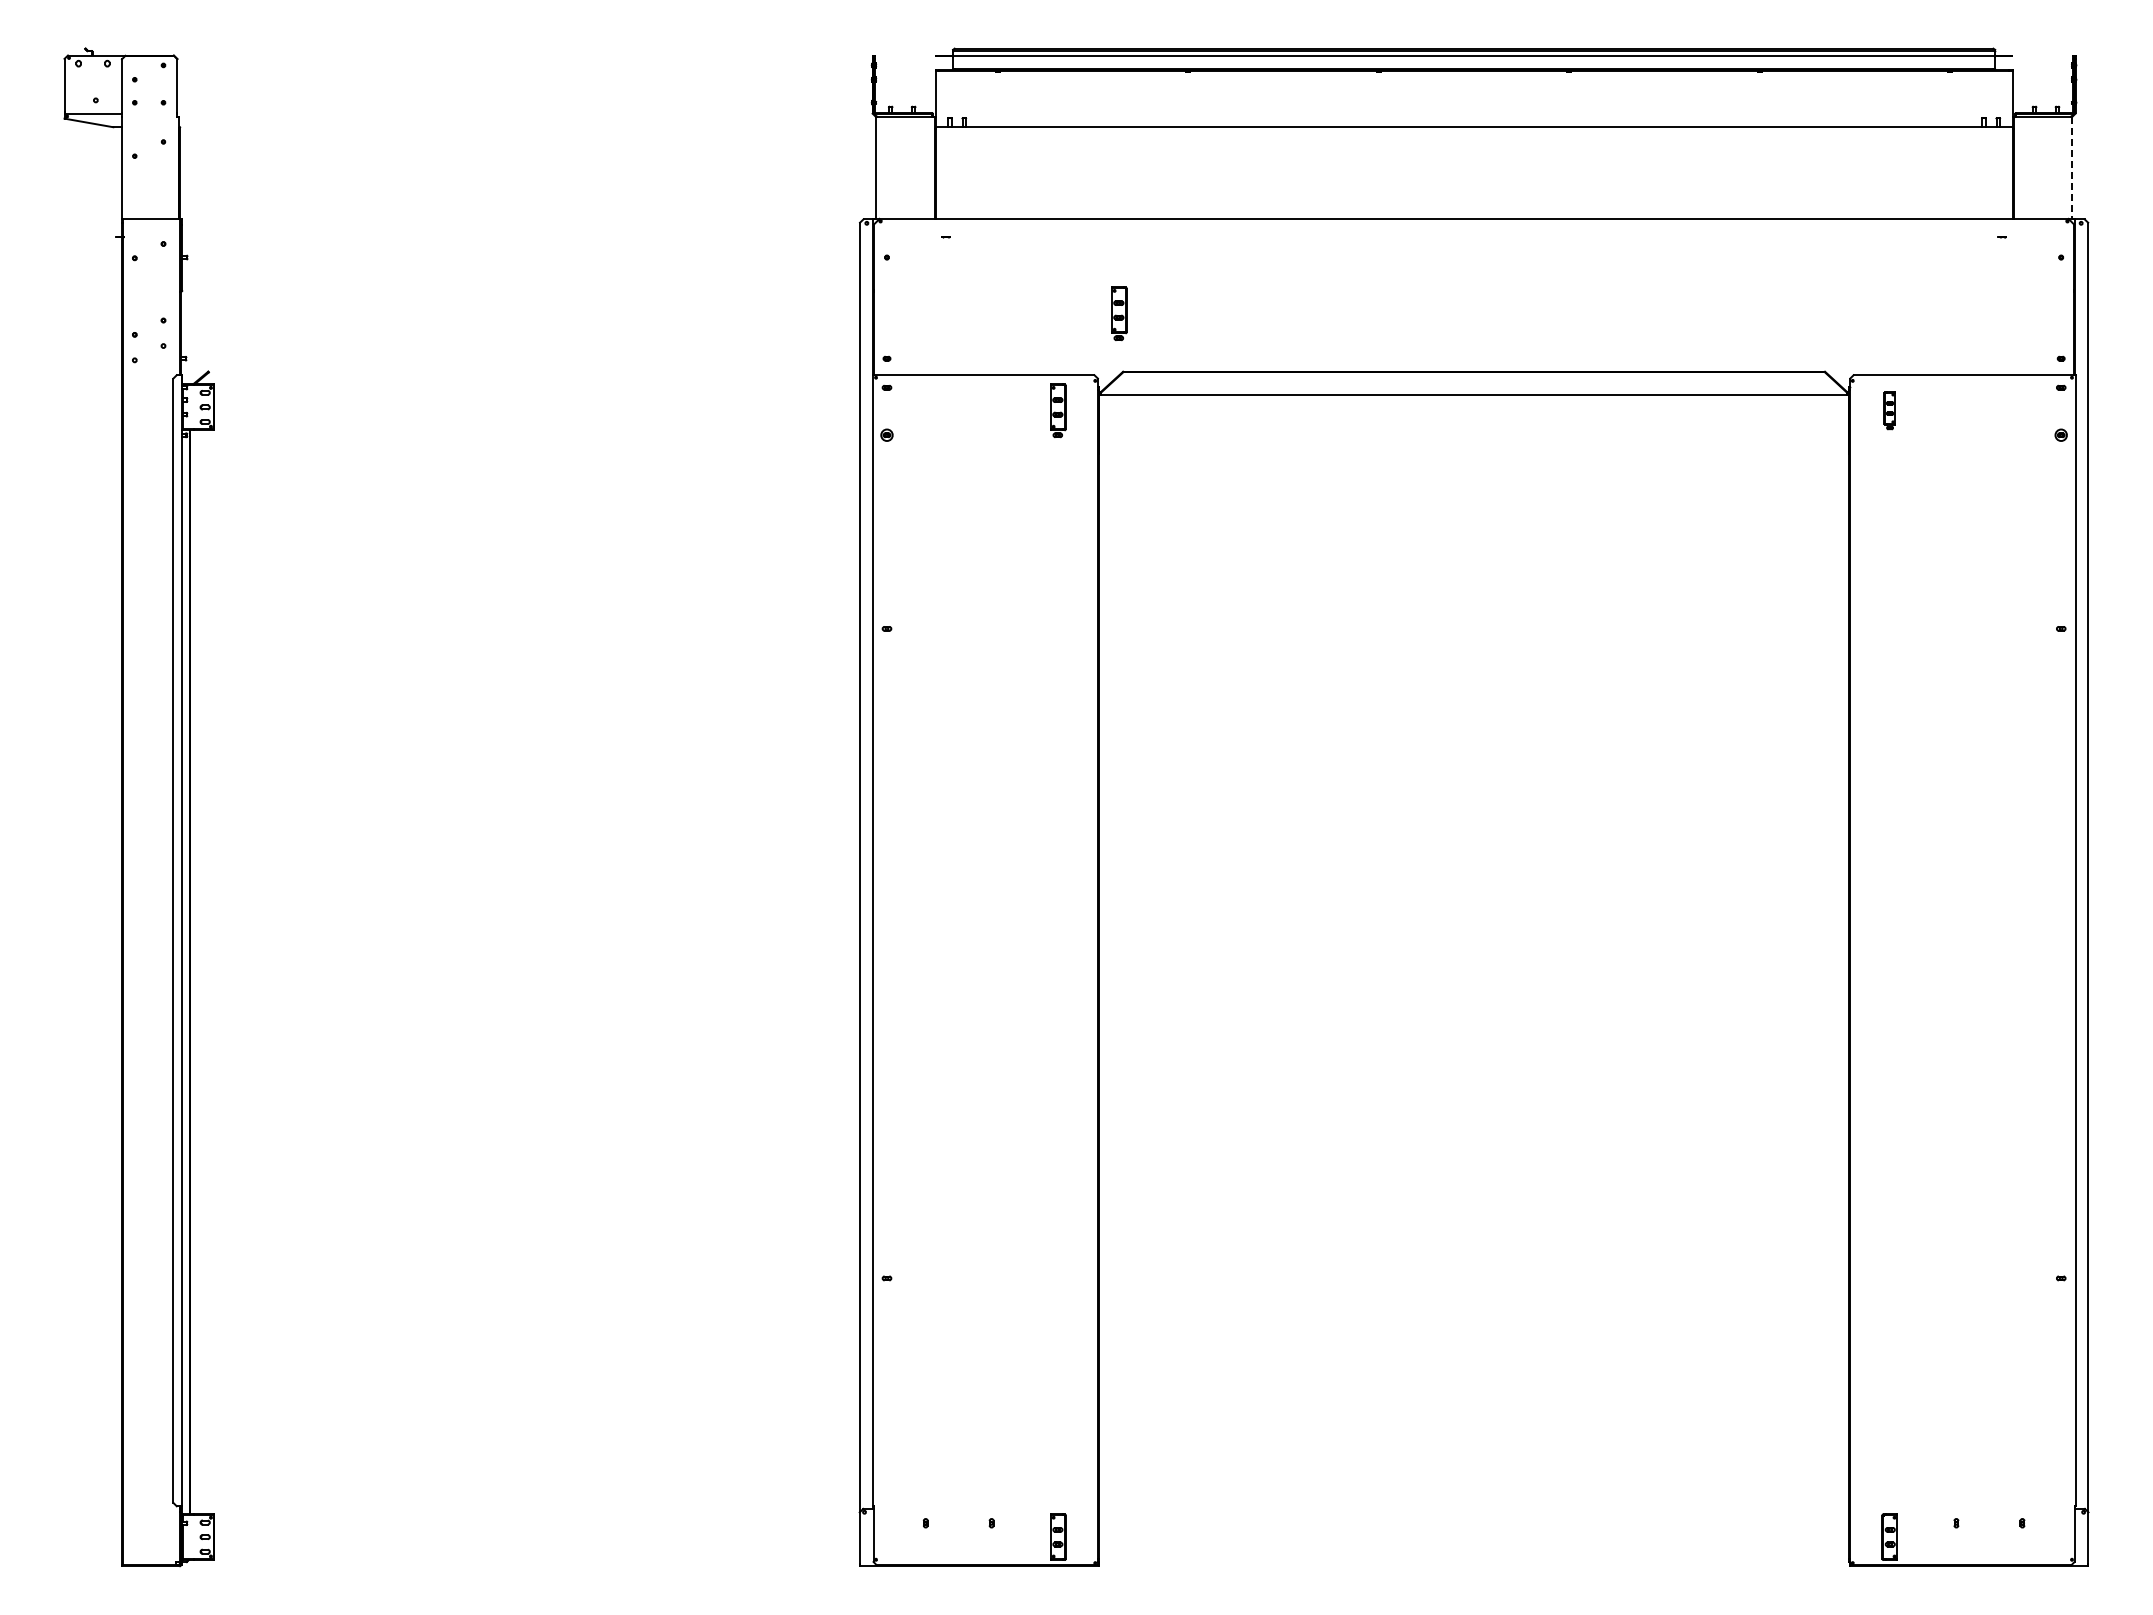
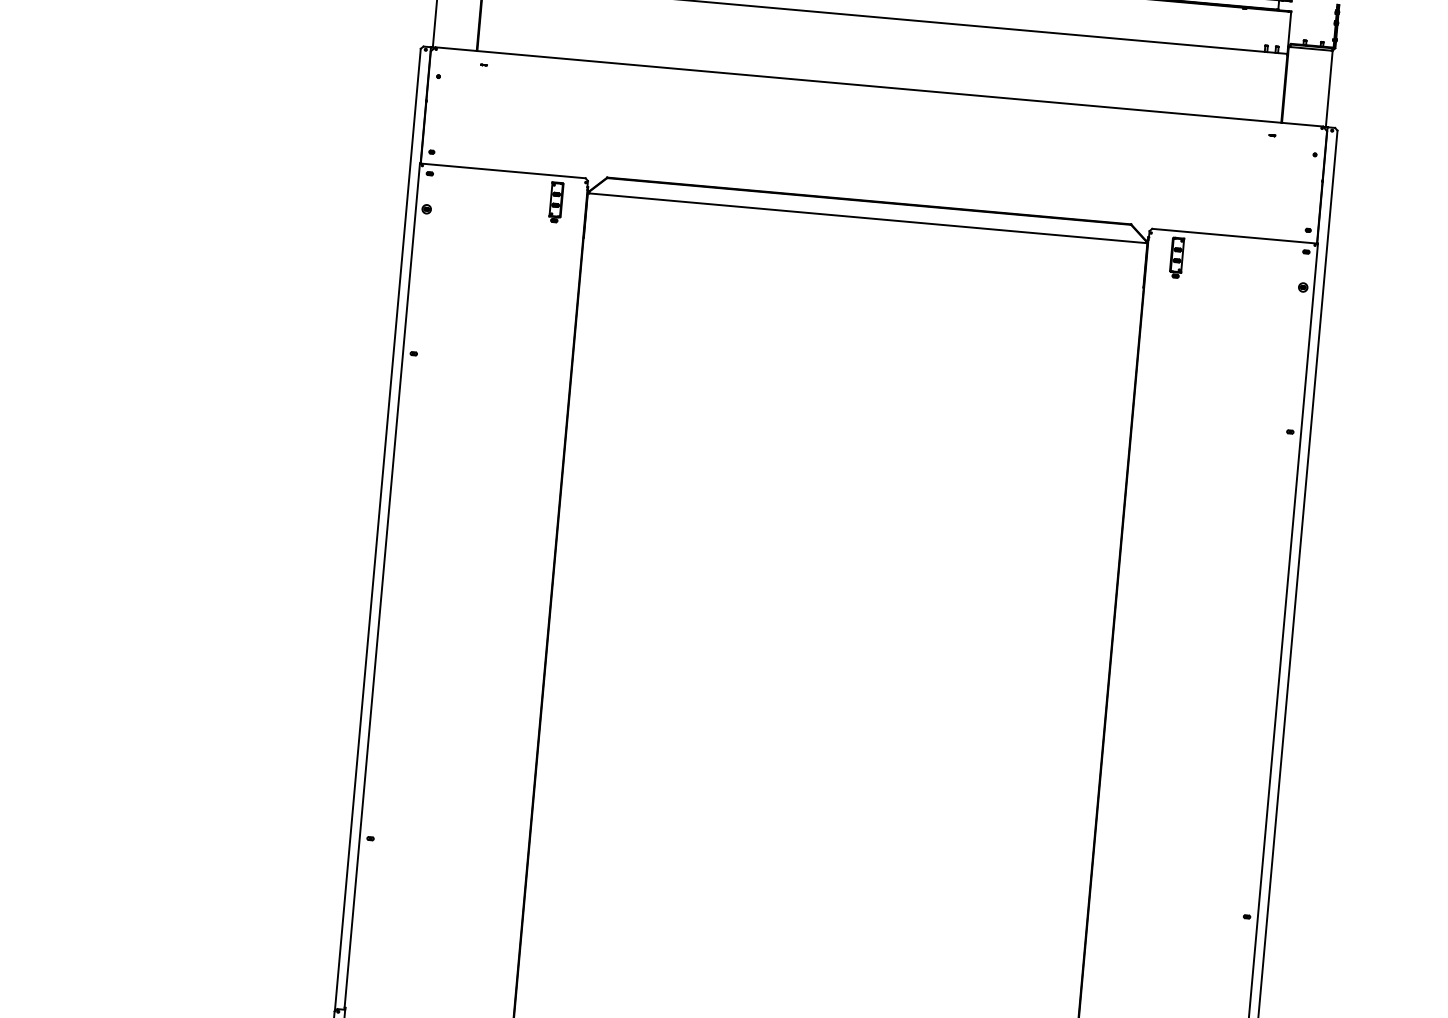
line: (2072, 168) -> (1329, 89), dashed -> solid
part: (1119, 313) -> (608, 133), removed
part: (1889, 410) -> (1176, 257), size x1.43

